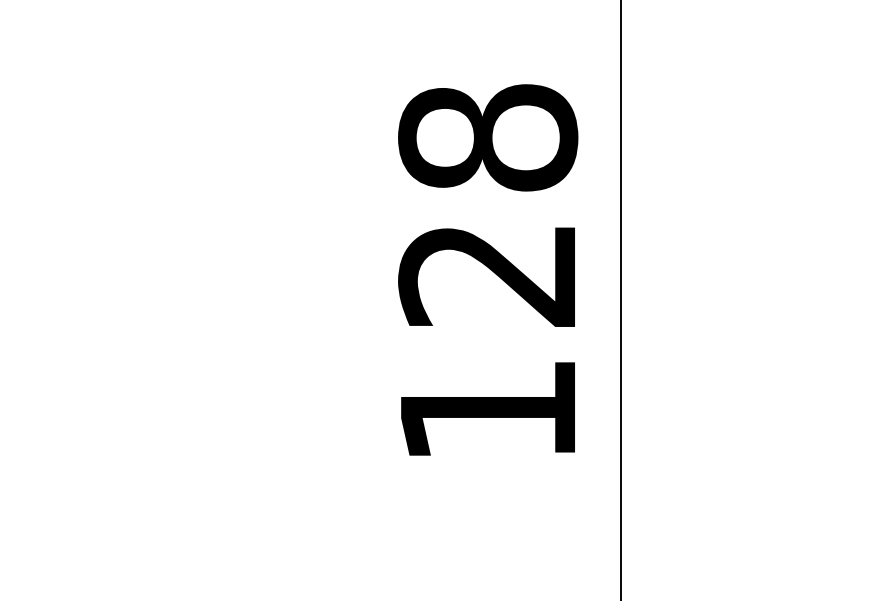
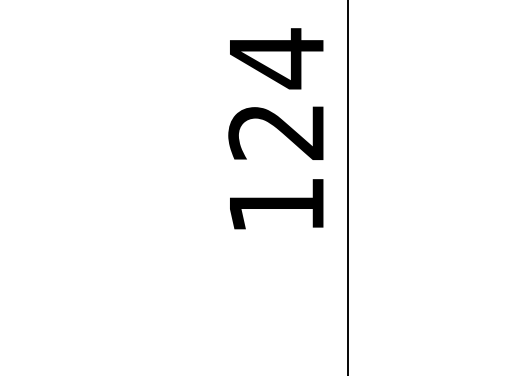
text: (487, 138) -> (276, 58), 128 -> 124

